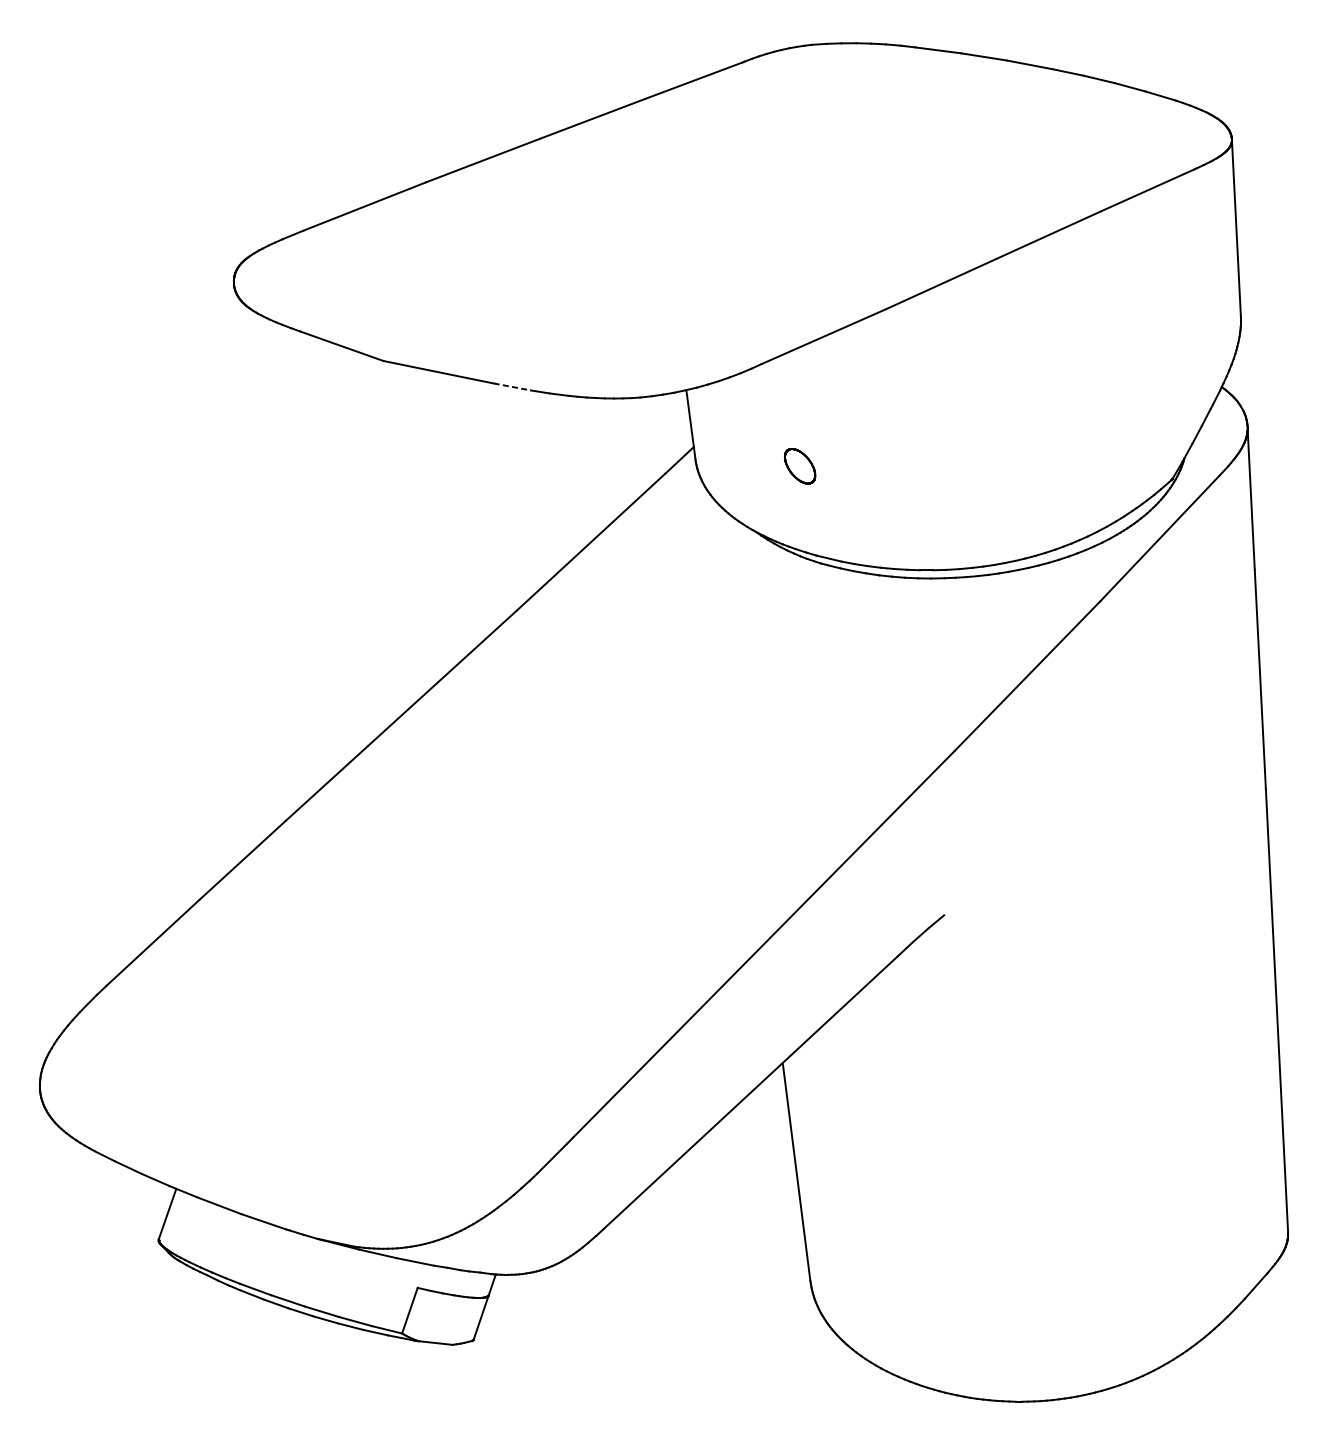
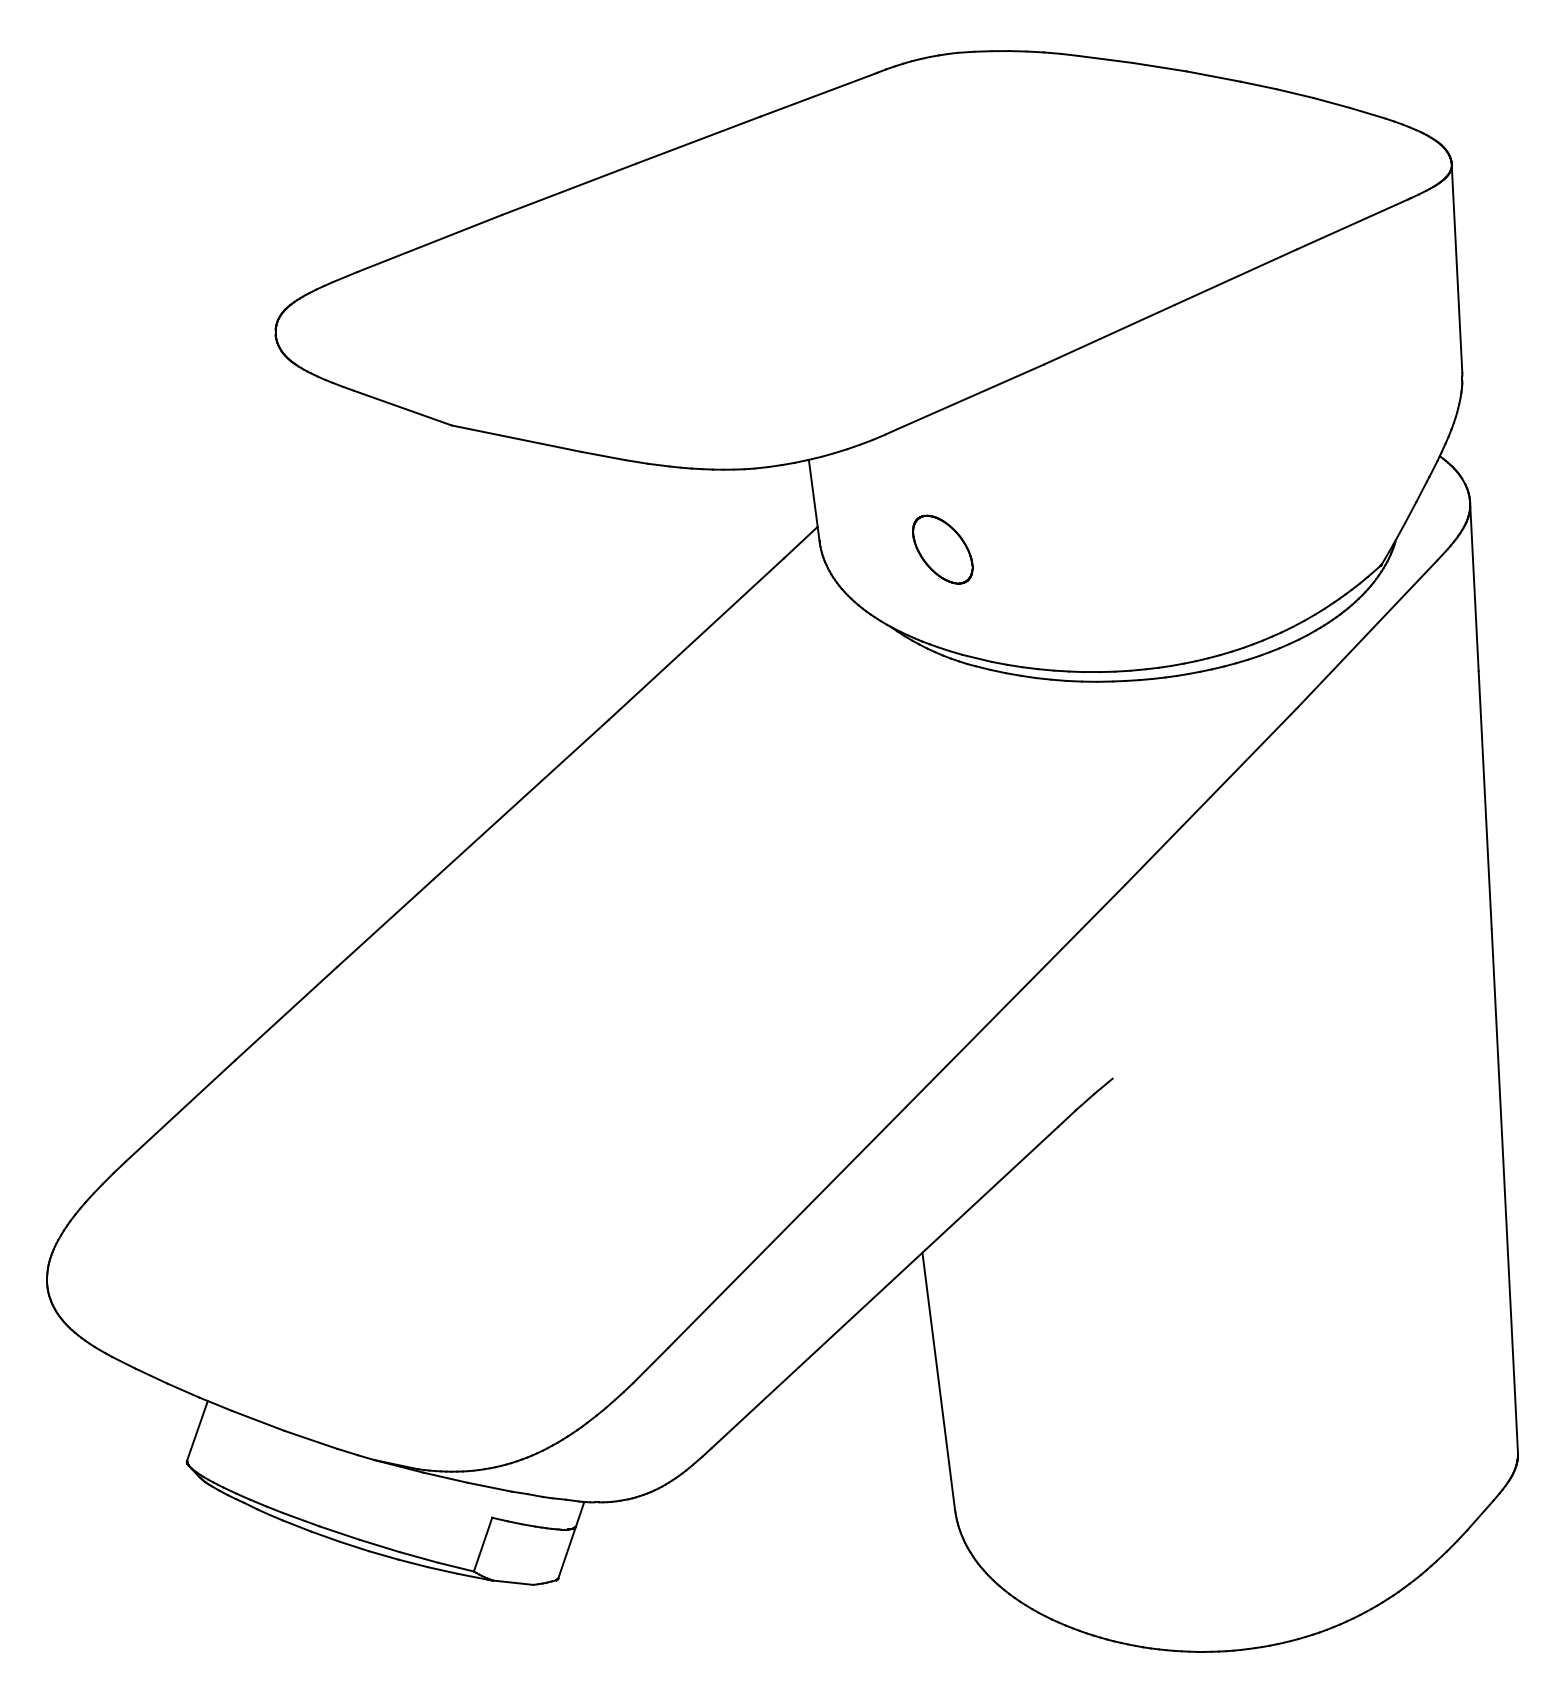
line: (512, 387) -> (604, 456), dashed -> solid
part: (799, 466) -> (942, 549), size x1.67

